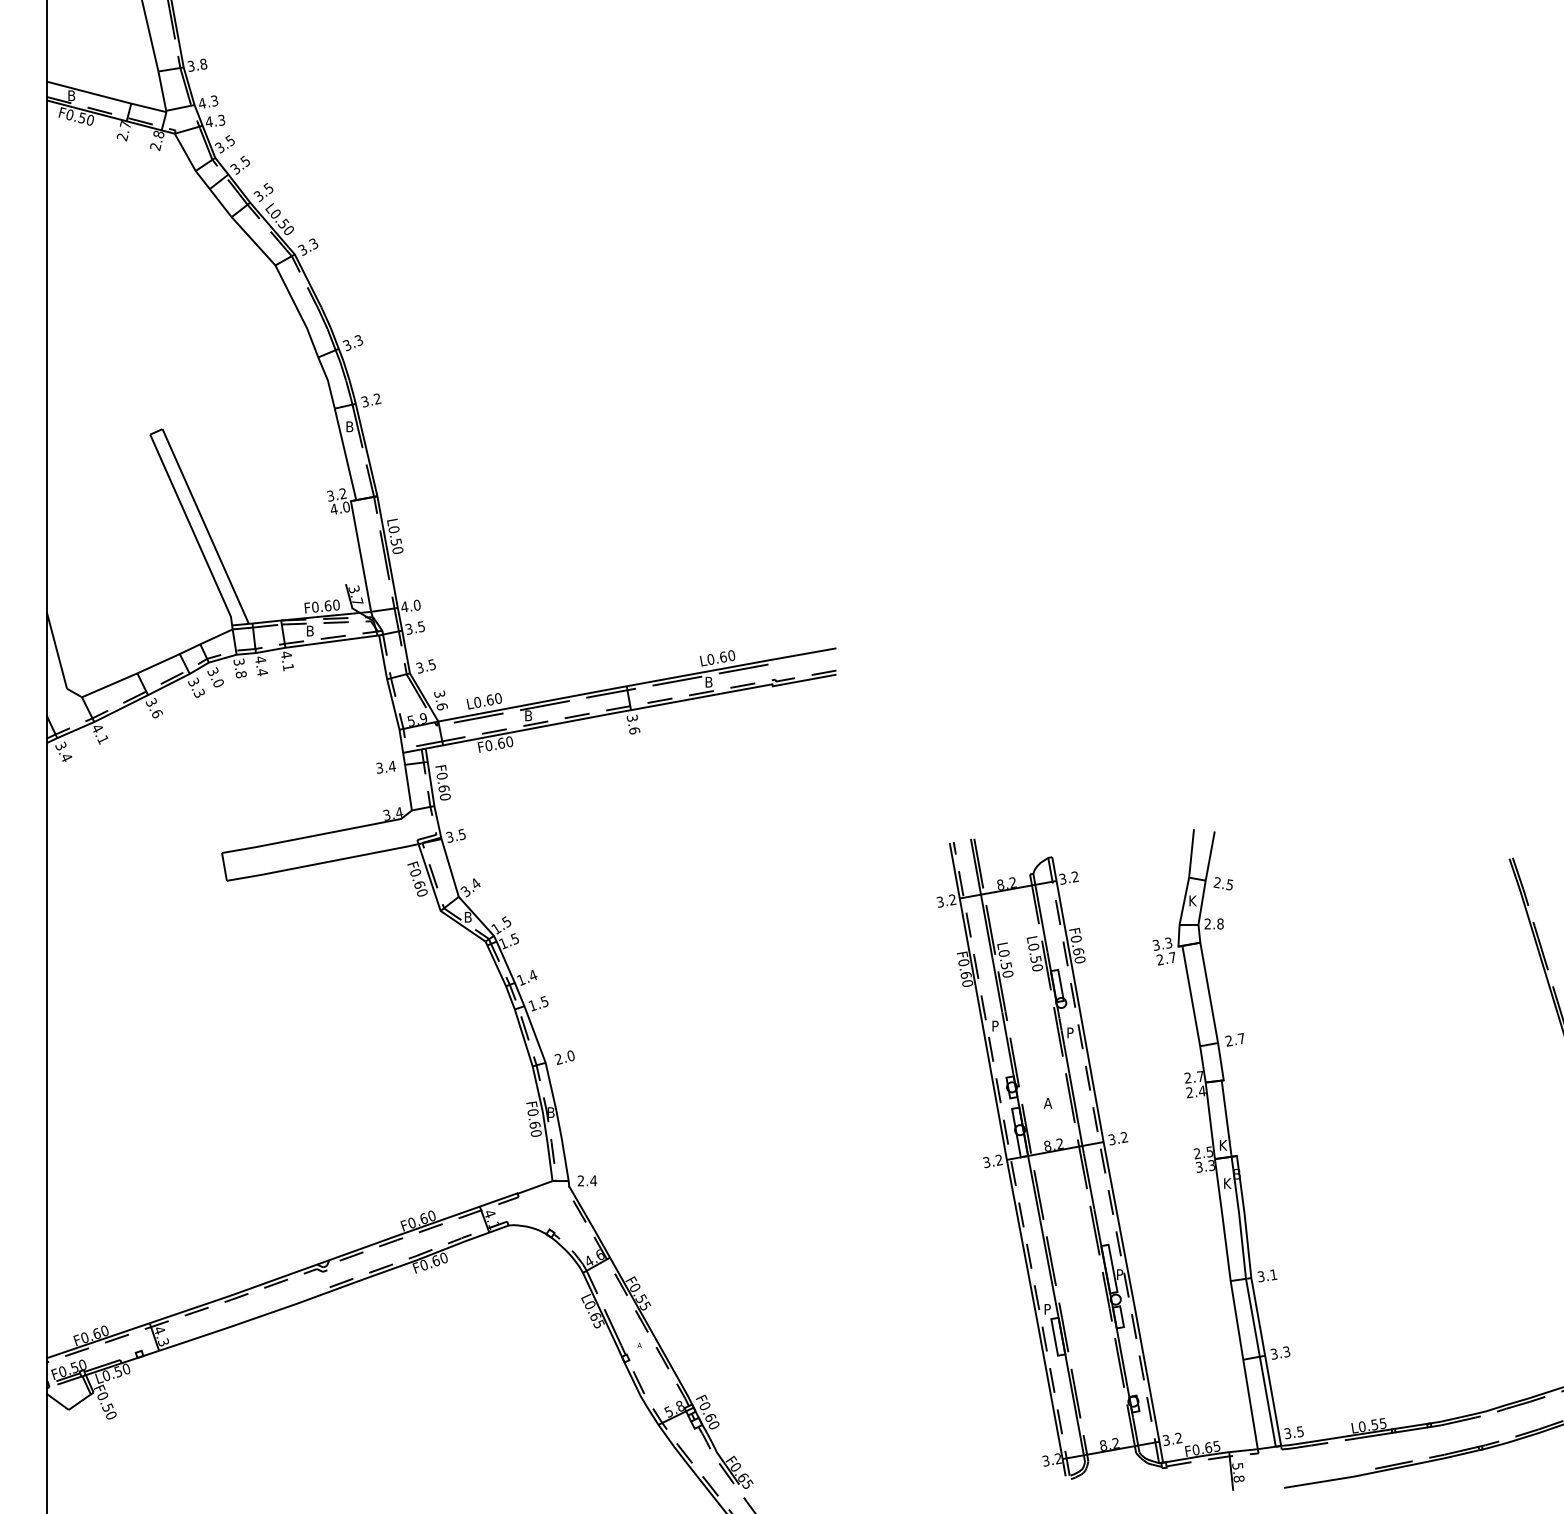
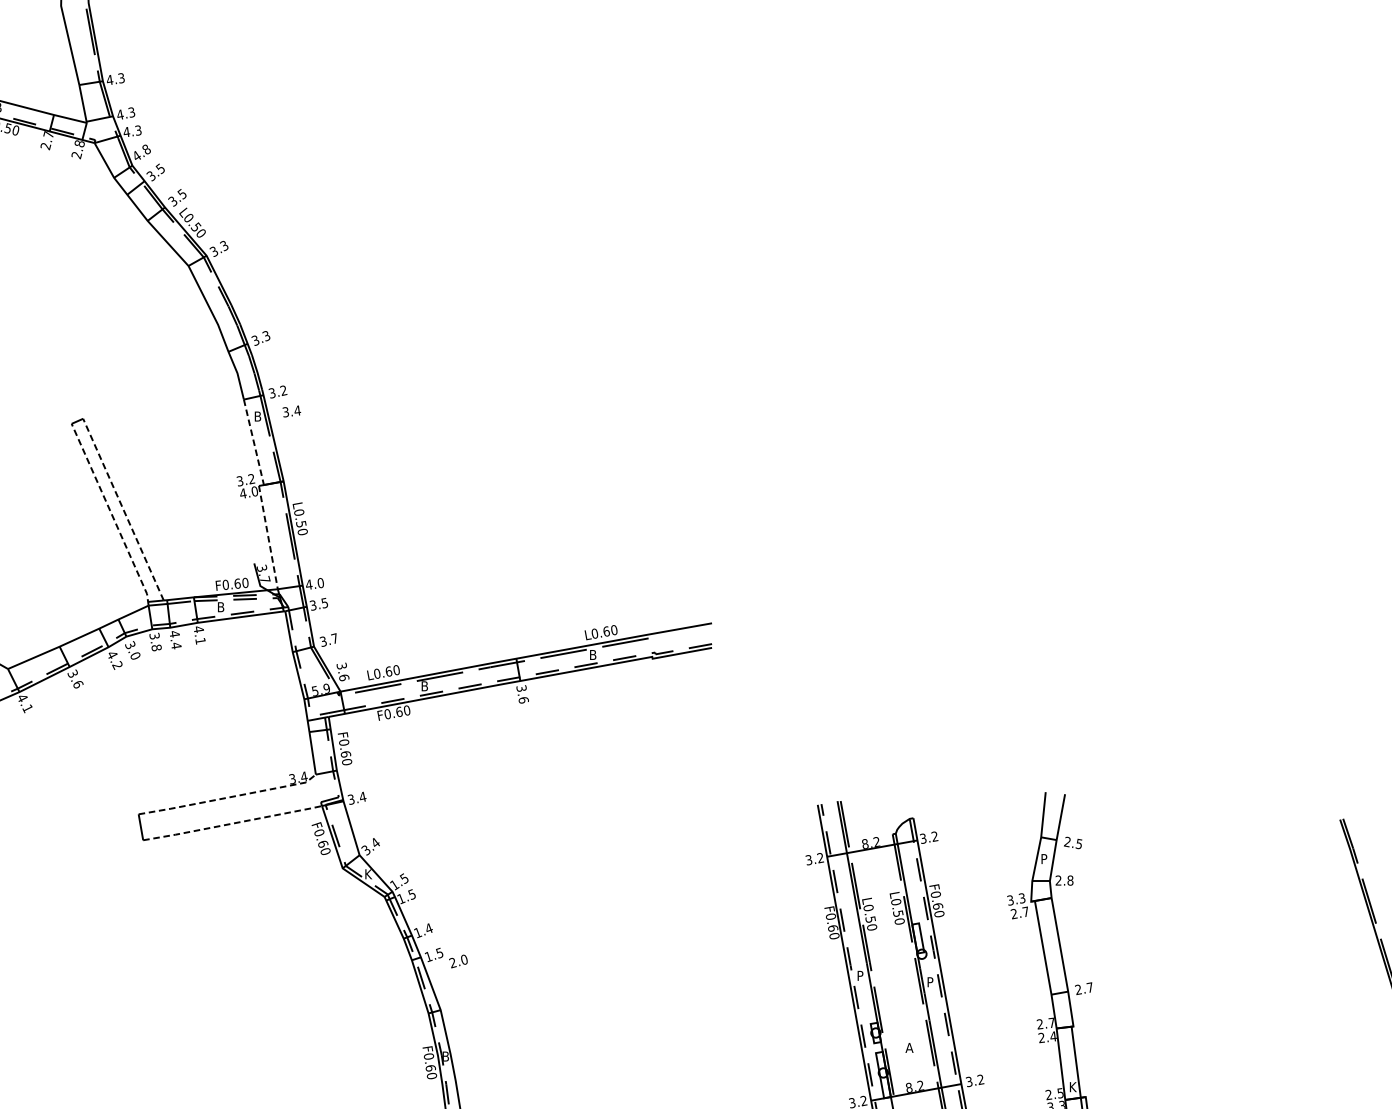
text: (197, 65) -> (115, 79), 3.8 -> 4.3
text: (225, 144) -> (141, 153), 3.5 -> 4.8
line: (351, 506) -> (259, 490), solid -> dashed
line: (205, 526) -> (123, 509), solid -> dashed
line: (193, 533) -> (112, 516), solid -> dashed
text: (431, 664) -> (334, 638), 3.5 -> 3.7
text: (196, 687) -> (114, 659), 3.3 -> 4.2
text: (386, 767) -> (292, 411), moved
text: (462, 834) -> (363, 797), 3.5 -> 3.4
line: (318, 835) -> (228, 797), solid -> dashed
line: (322, 863) -> (232, 824), solid -> dashed
text: (1193, 900) -> (1045, 858), K -> P
text: (469, 916) -> (369, 873), B -> K
text: (564, 1057) -> (458, 961), moved

